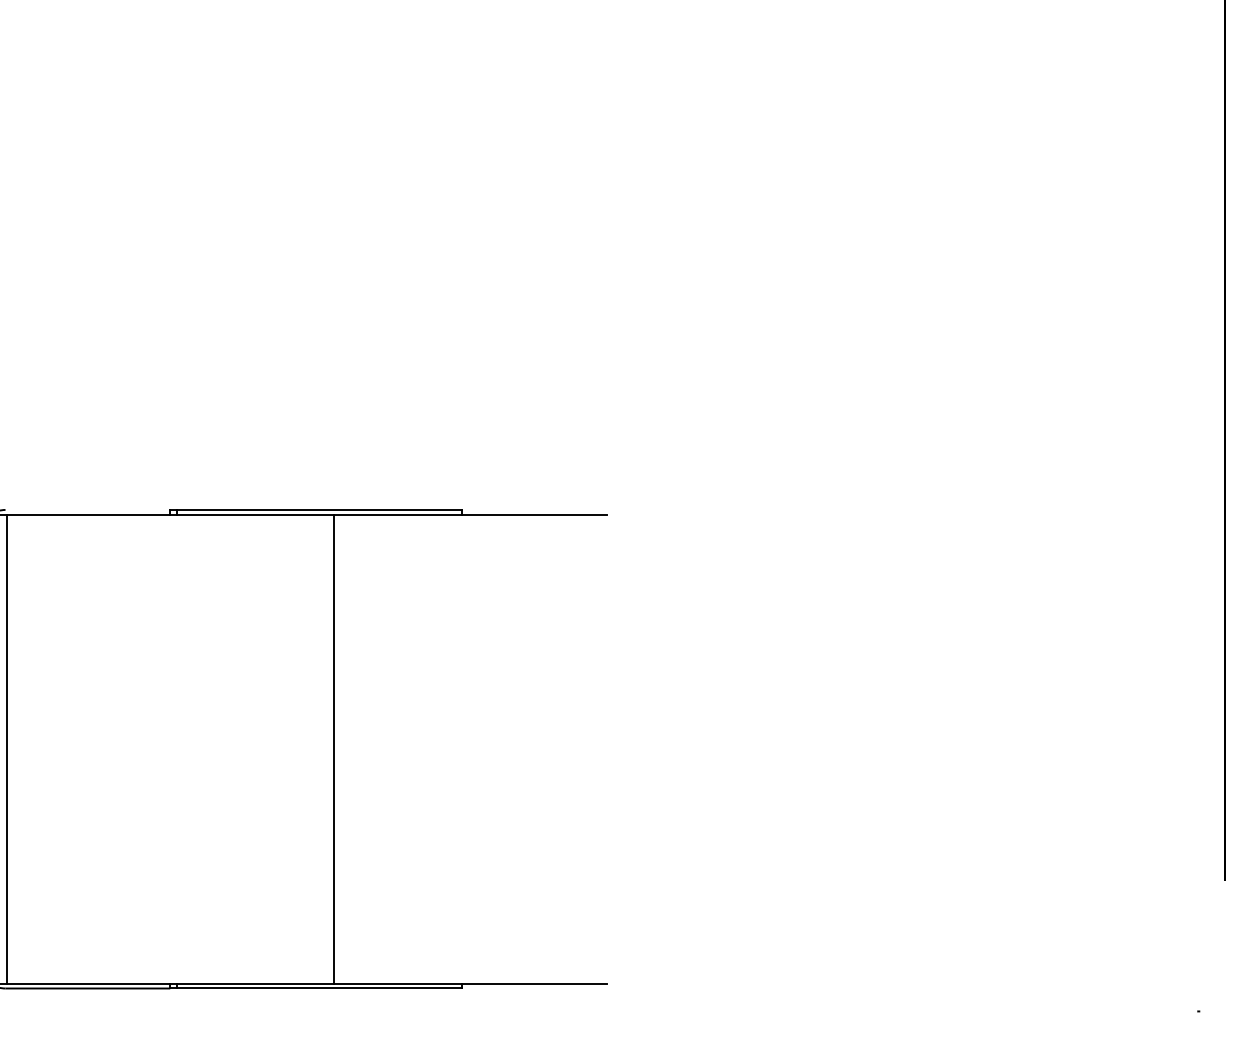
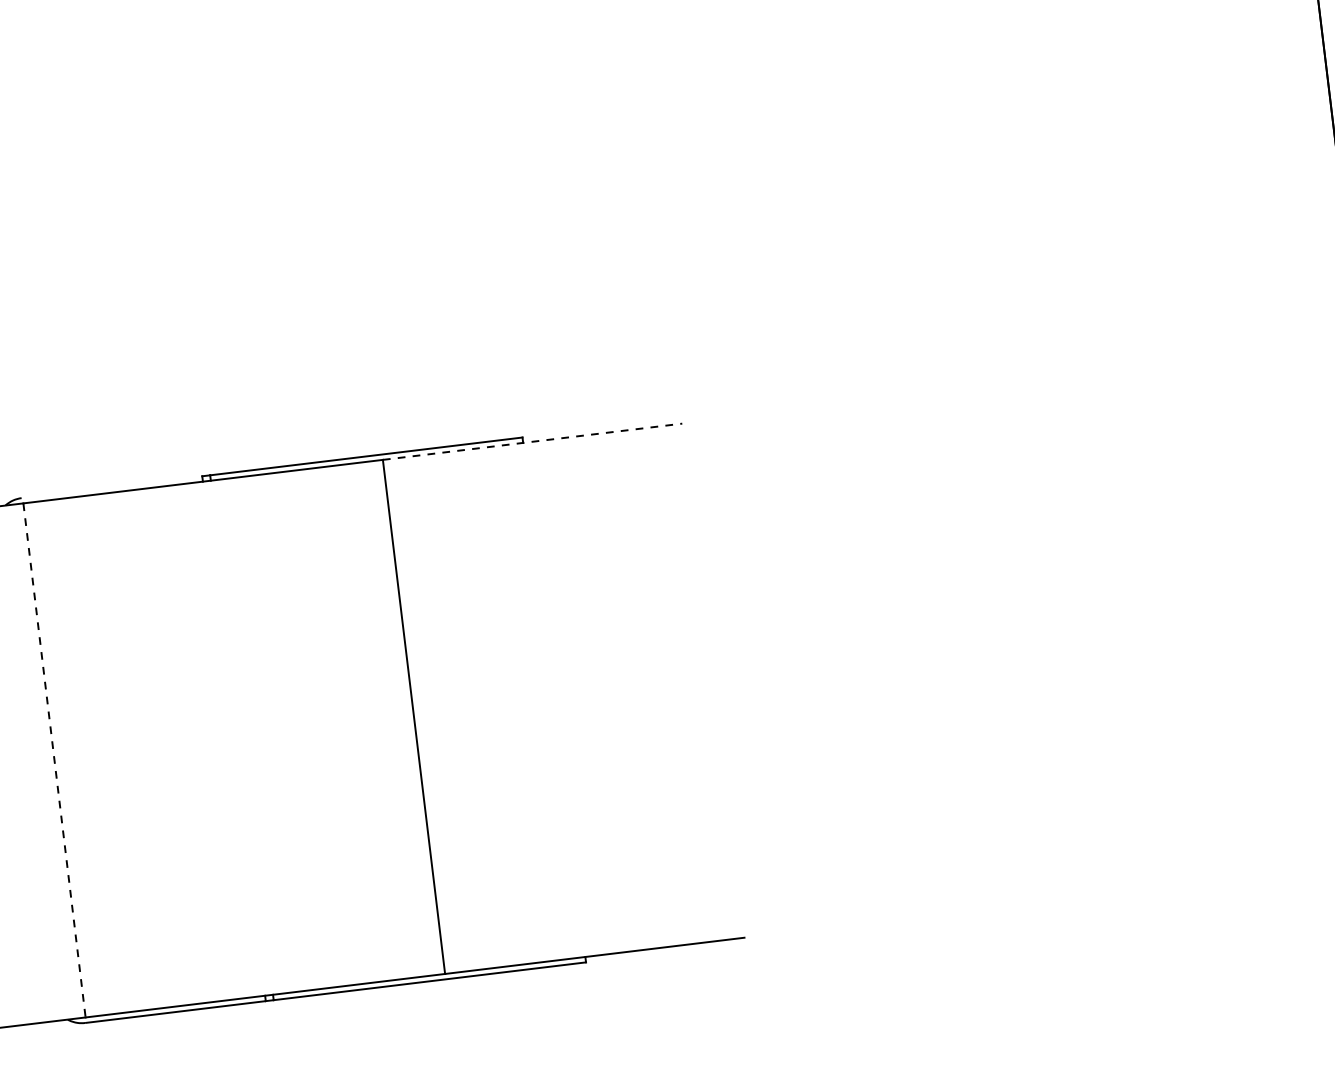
line: (471, 514) -> (533, 441), solid -> dashed
line: (6, 749) -> (54, 760), solid -> dashed

